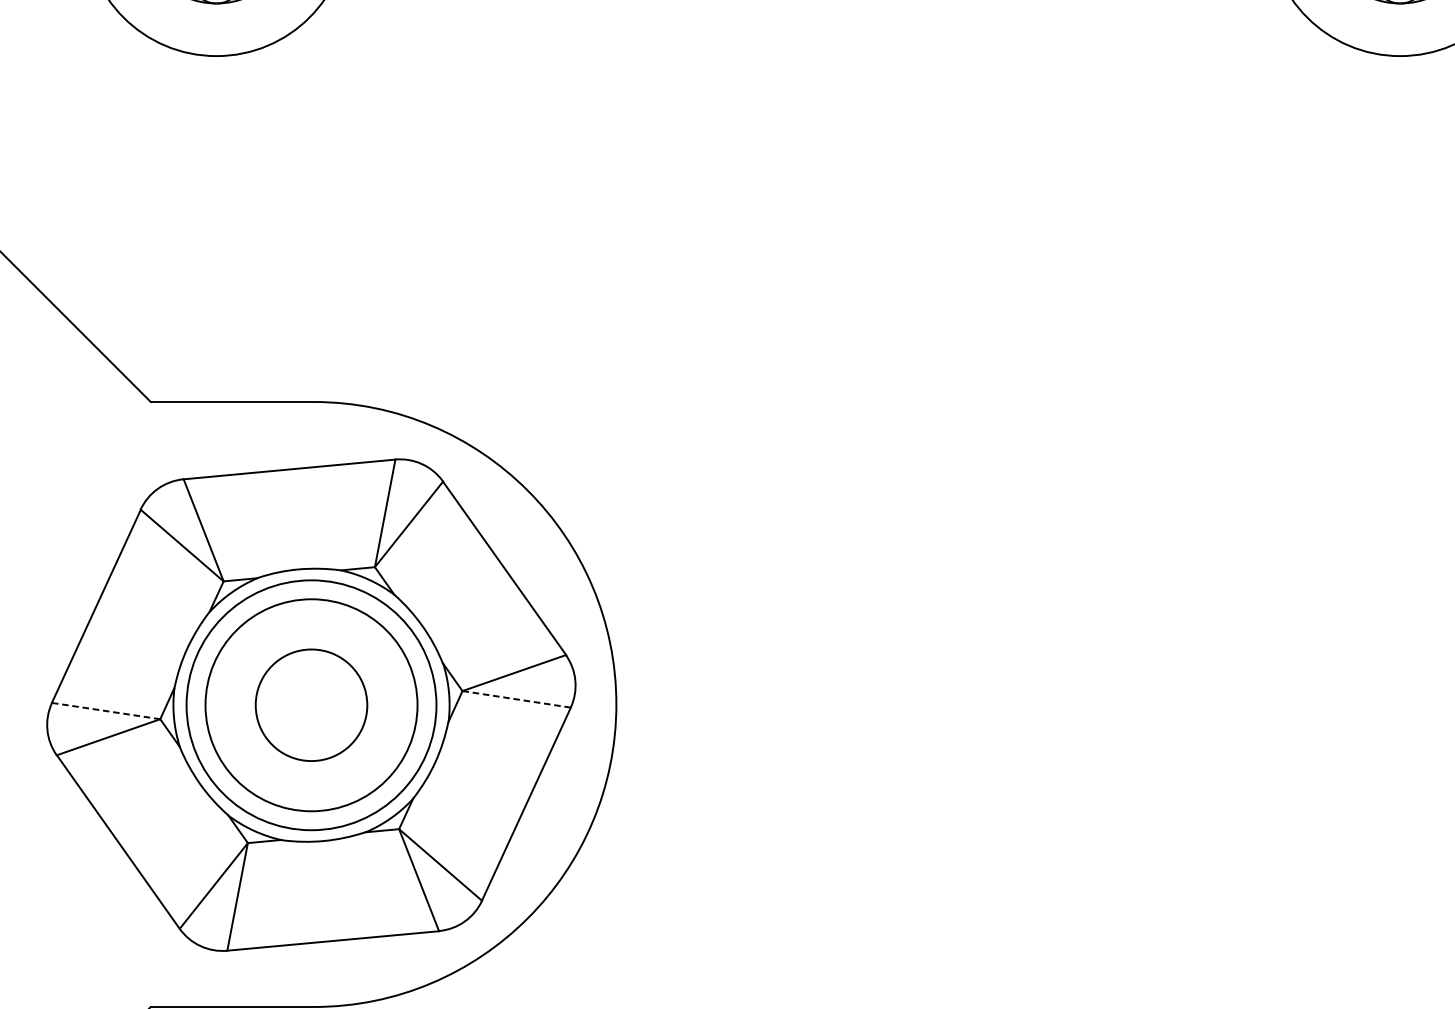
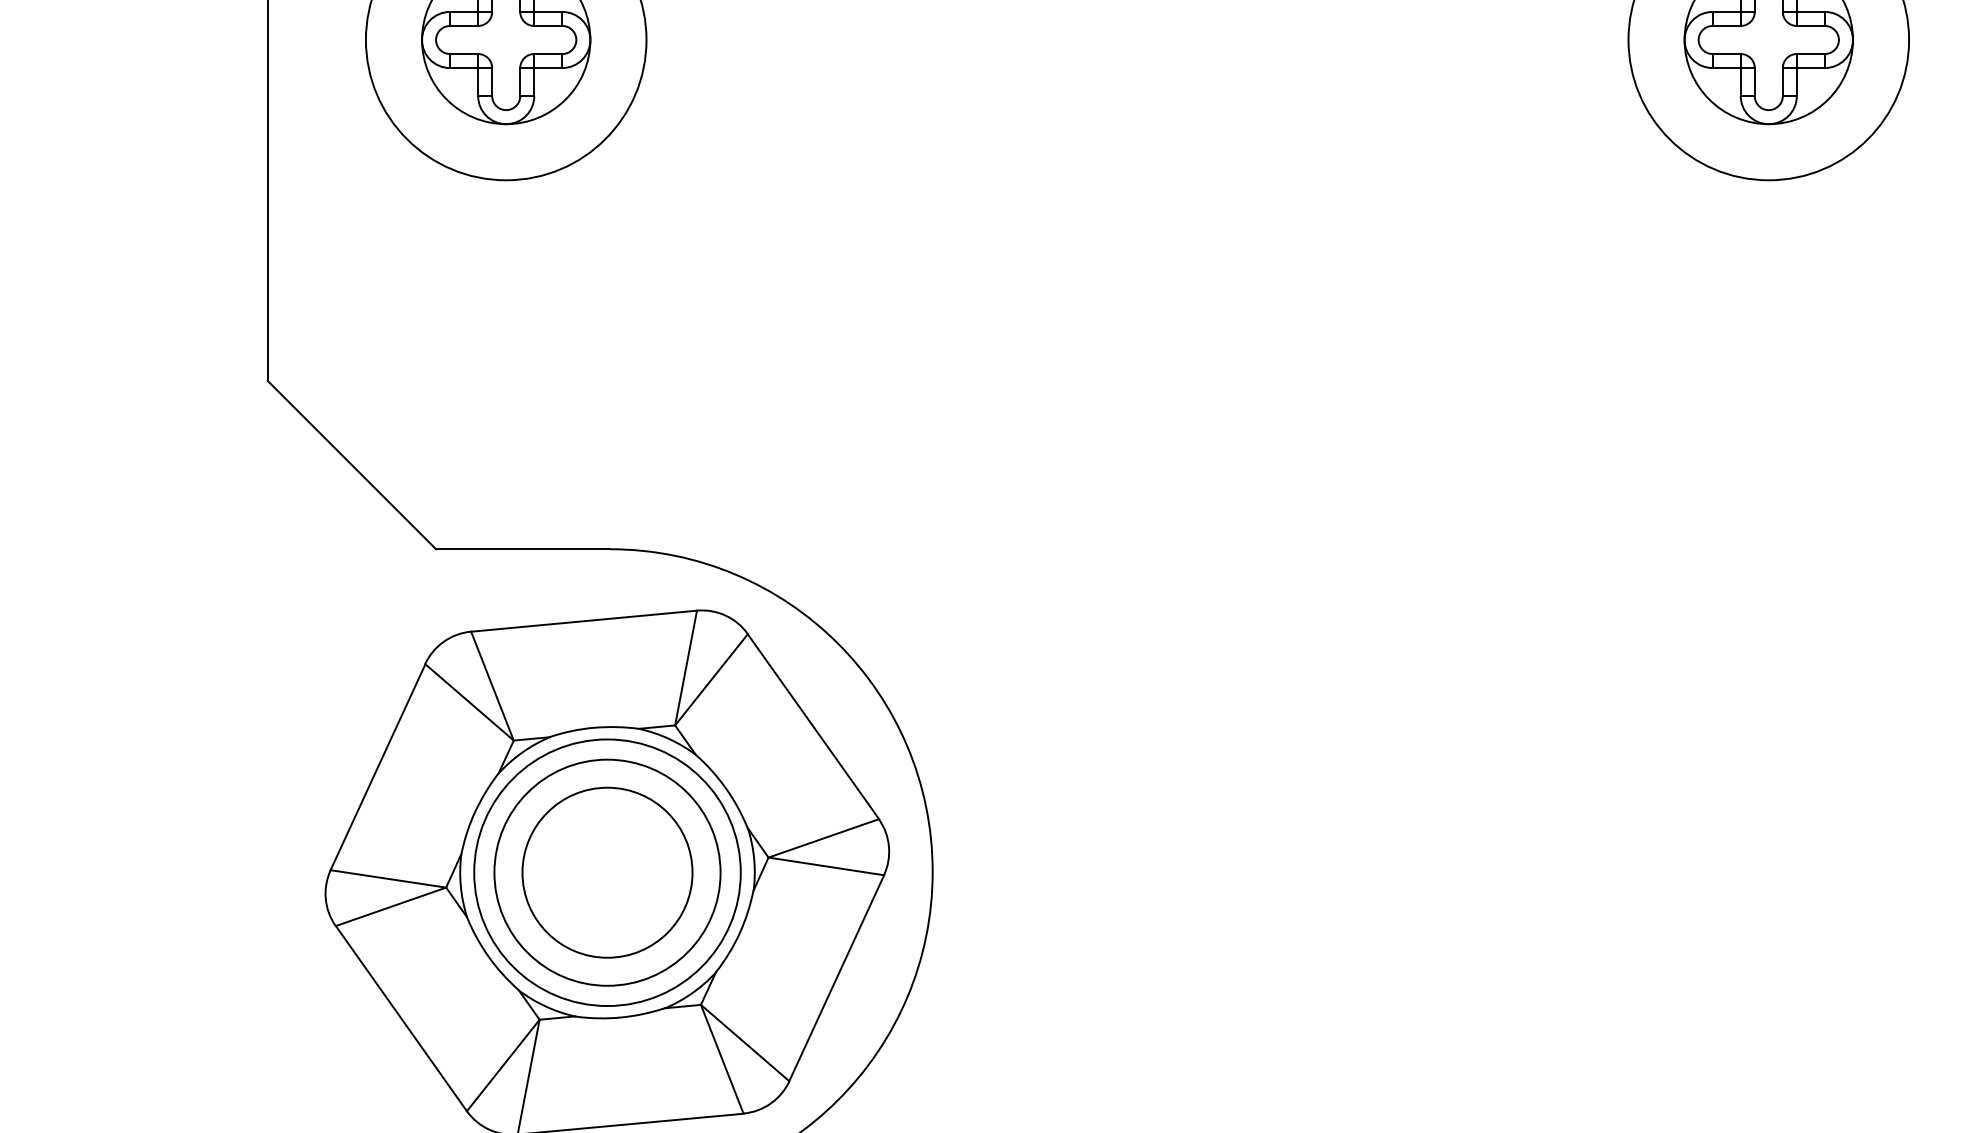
line: (515, 699) -> (825, 866), dashed -> solid
circle: (311, 705) -> (607, 872), size x1.43
line: (106, 710) -> (388, 878), dashed -> solid

